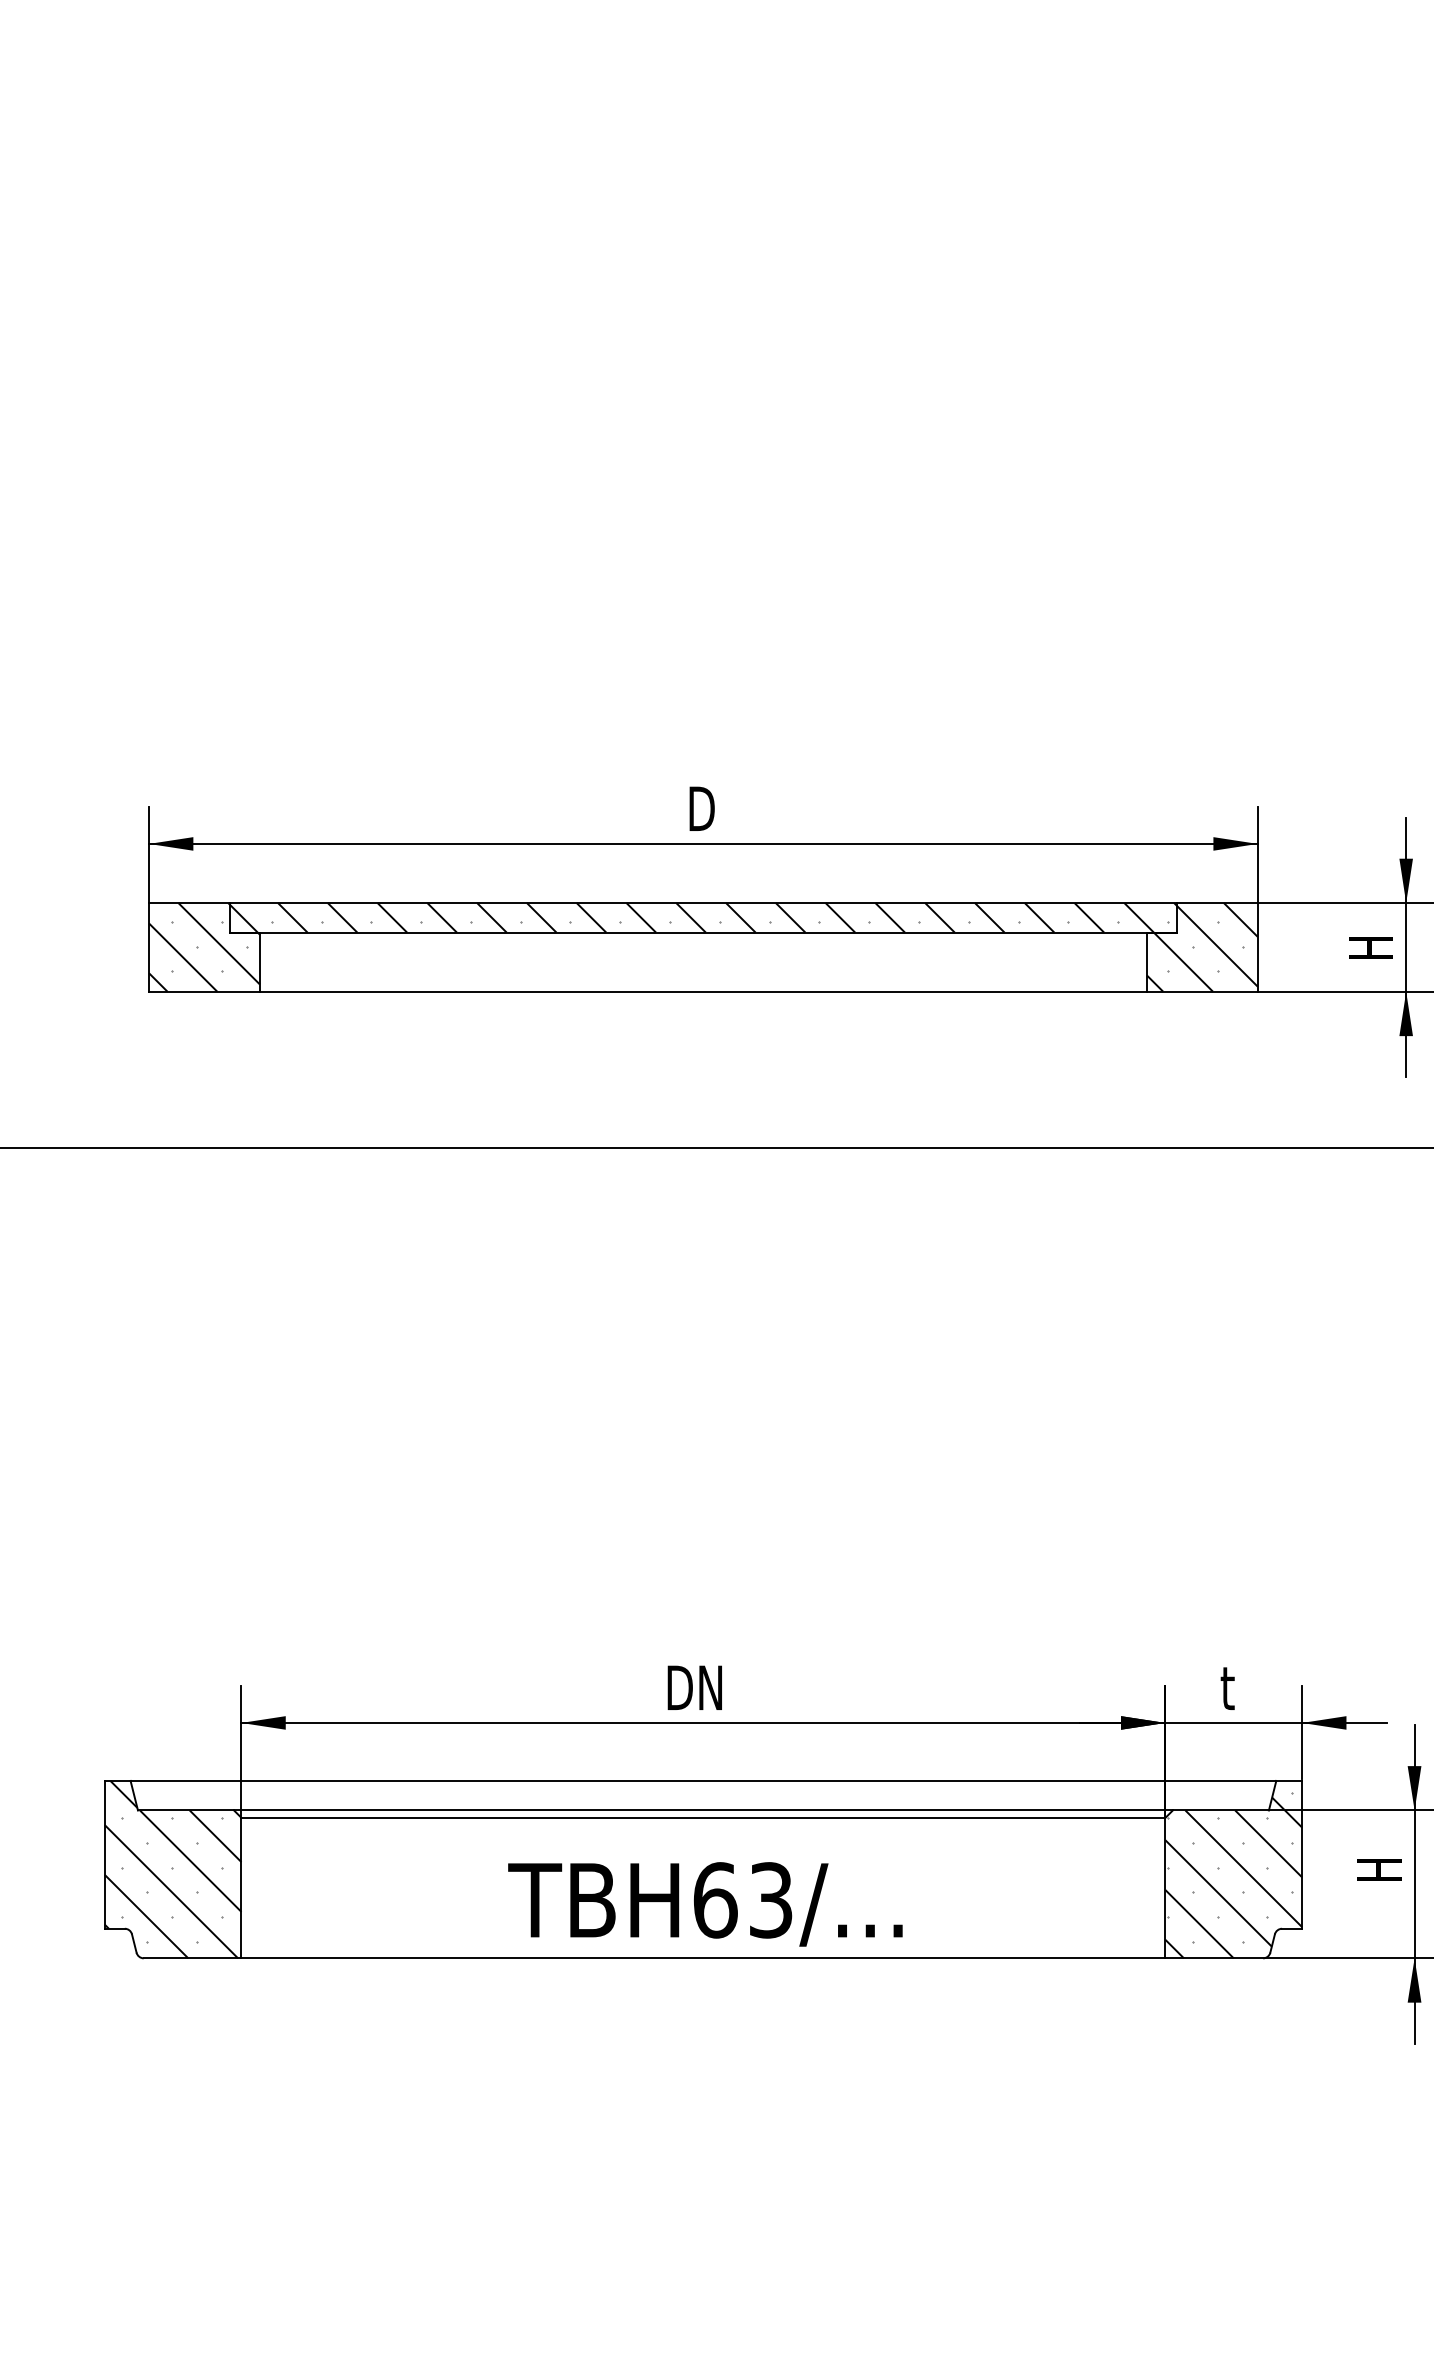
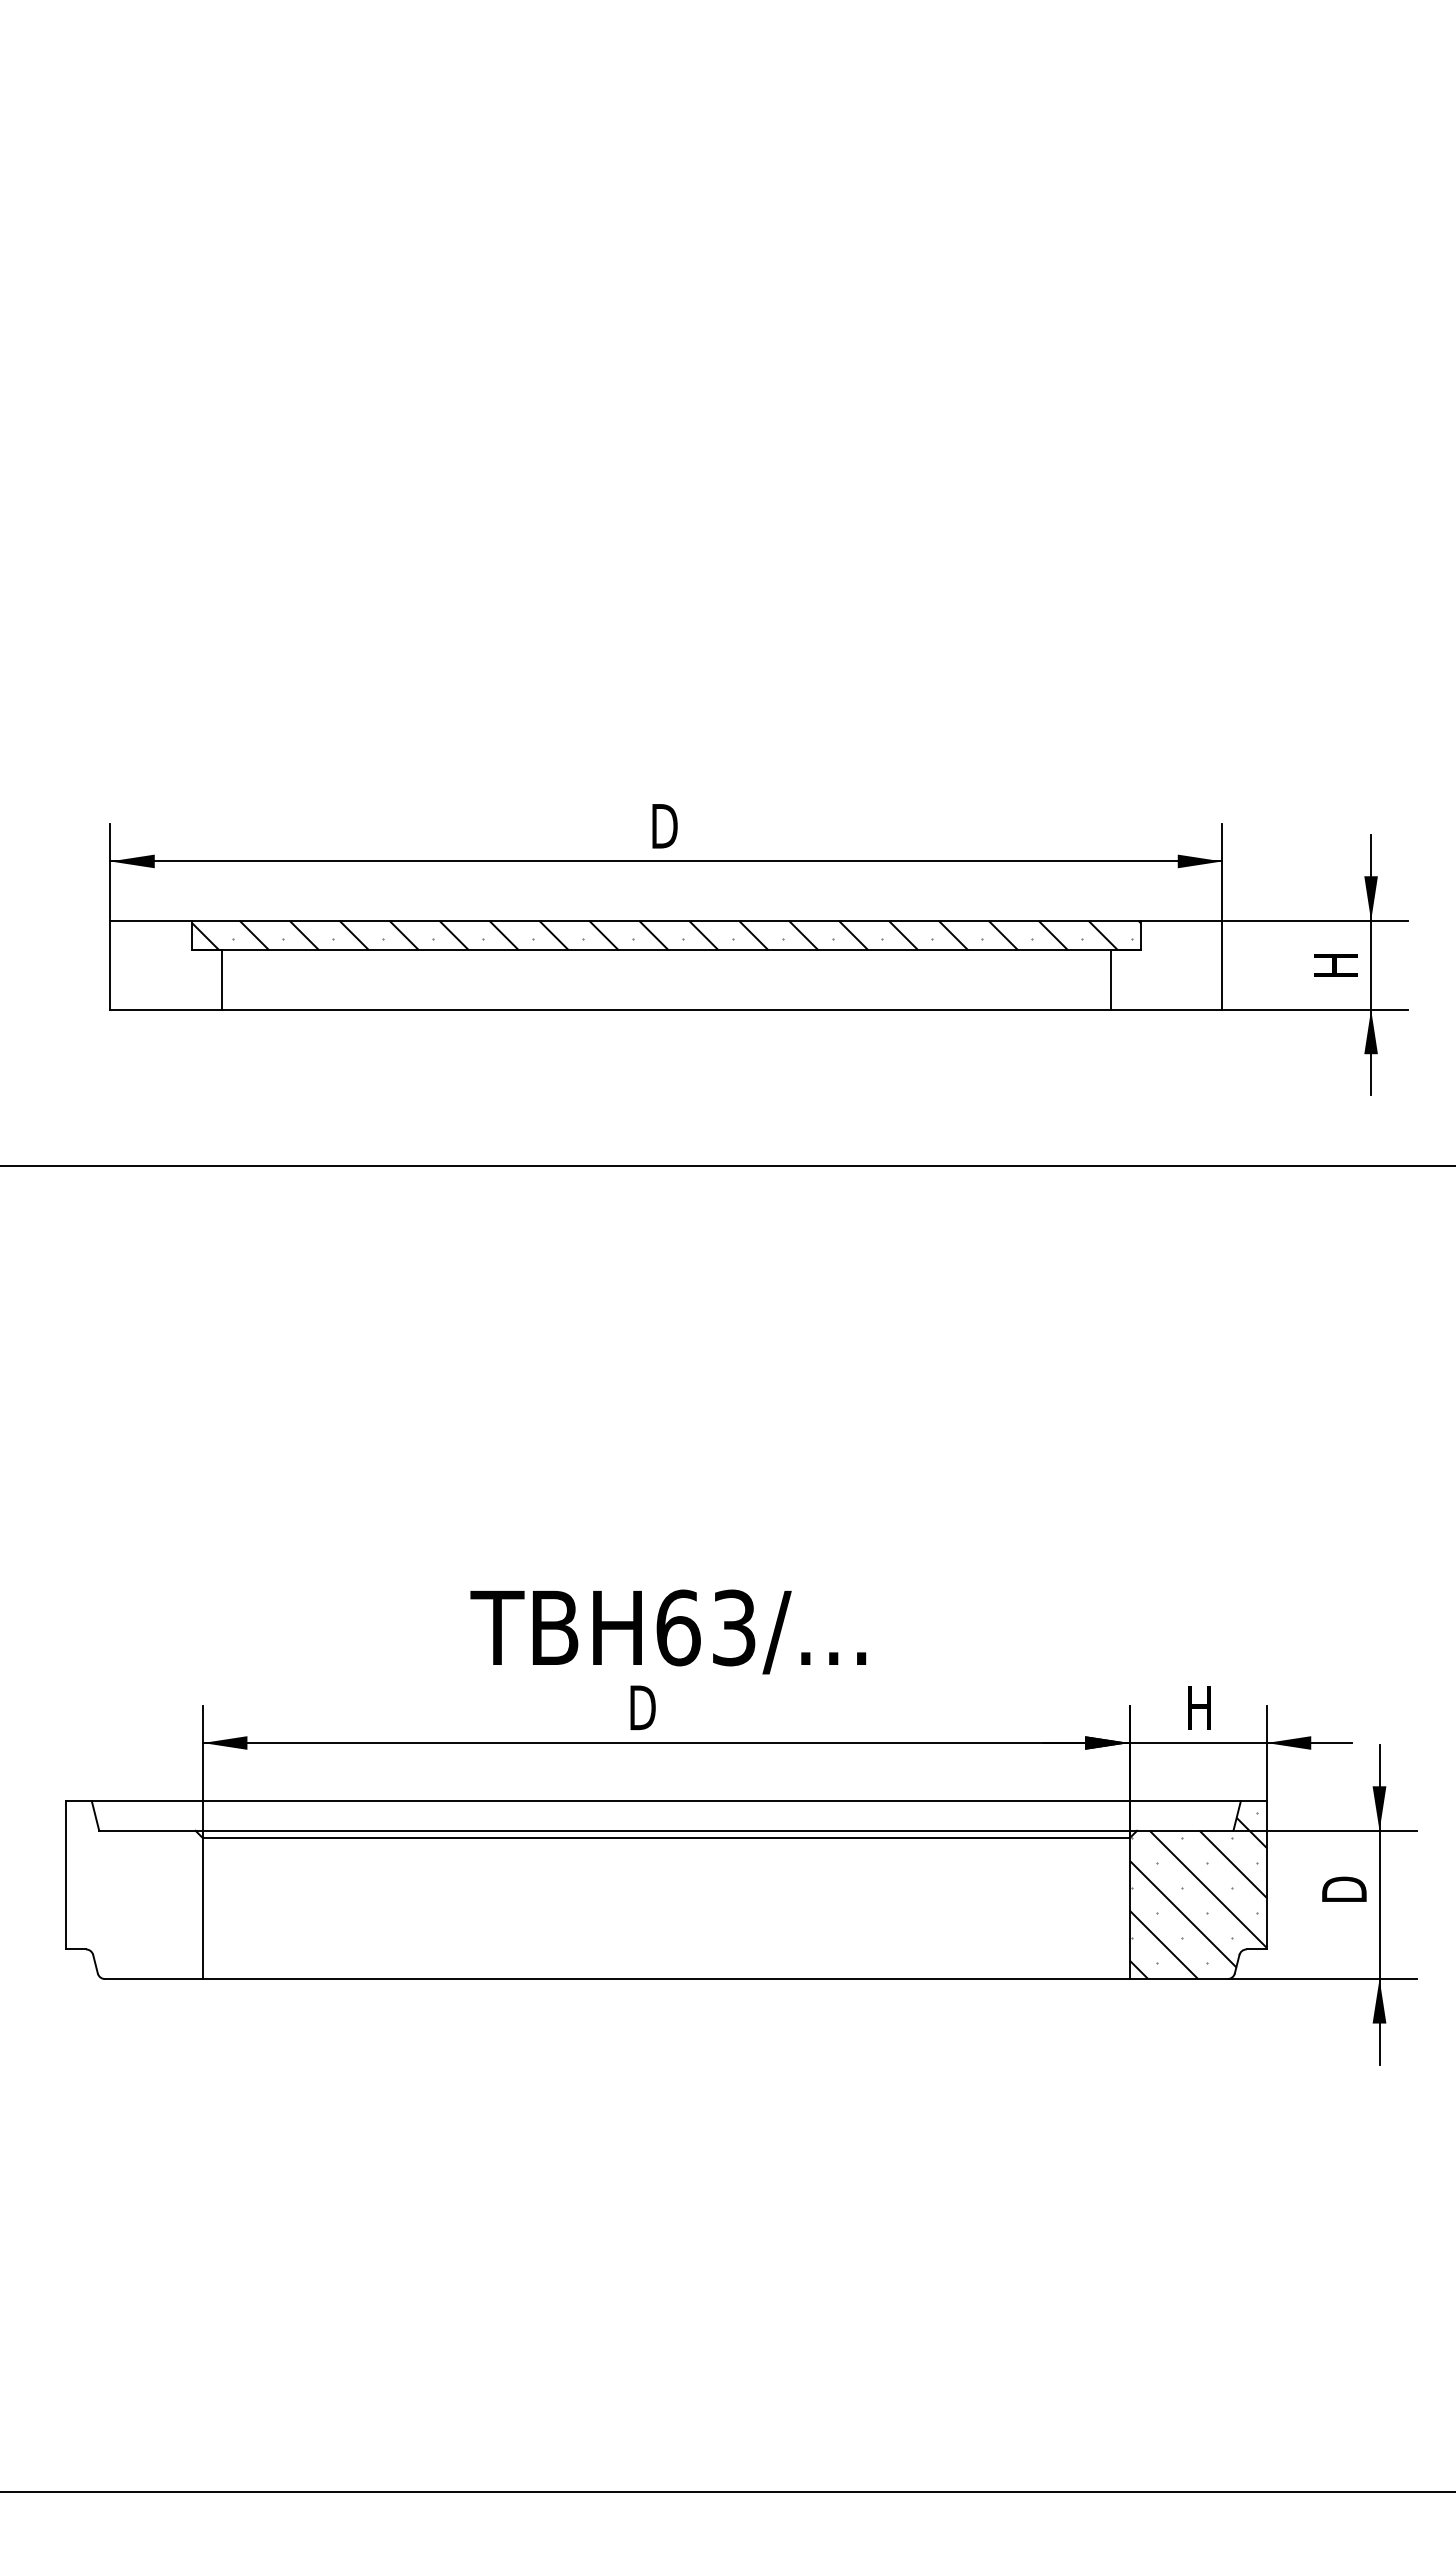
hatch: (204, 946) -> (165, 964), removed
hatch: (1202, 946) -> (1166, 964), removed
text: (710, 1687) -> (673, 1707), DN -> D
text: (1233, 1688) -> (1197, 1708), t -> H
text: (1379, 1868) -> (1344, 1888), H -> D
hatch: (173, 1870) -> (134, 1890), removed
text: (705, 1903) -> (668, 1631), moved

